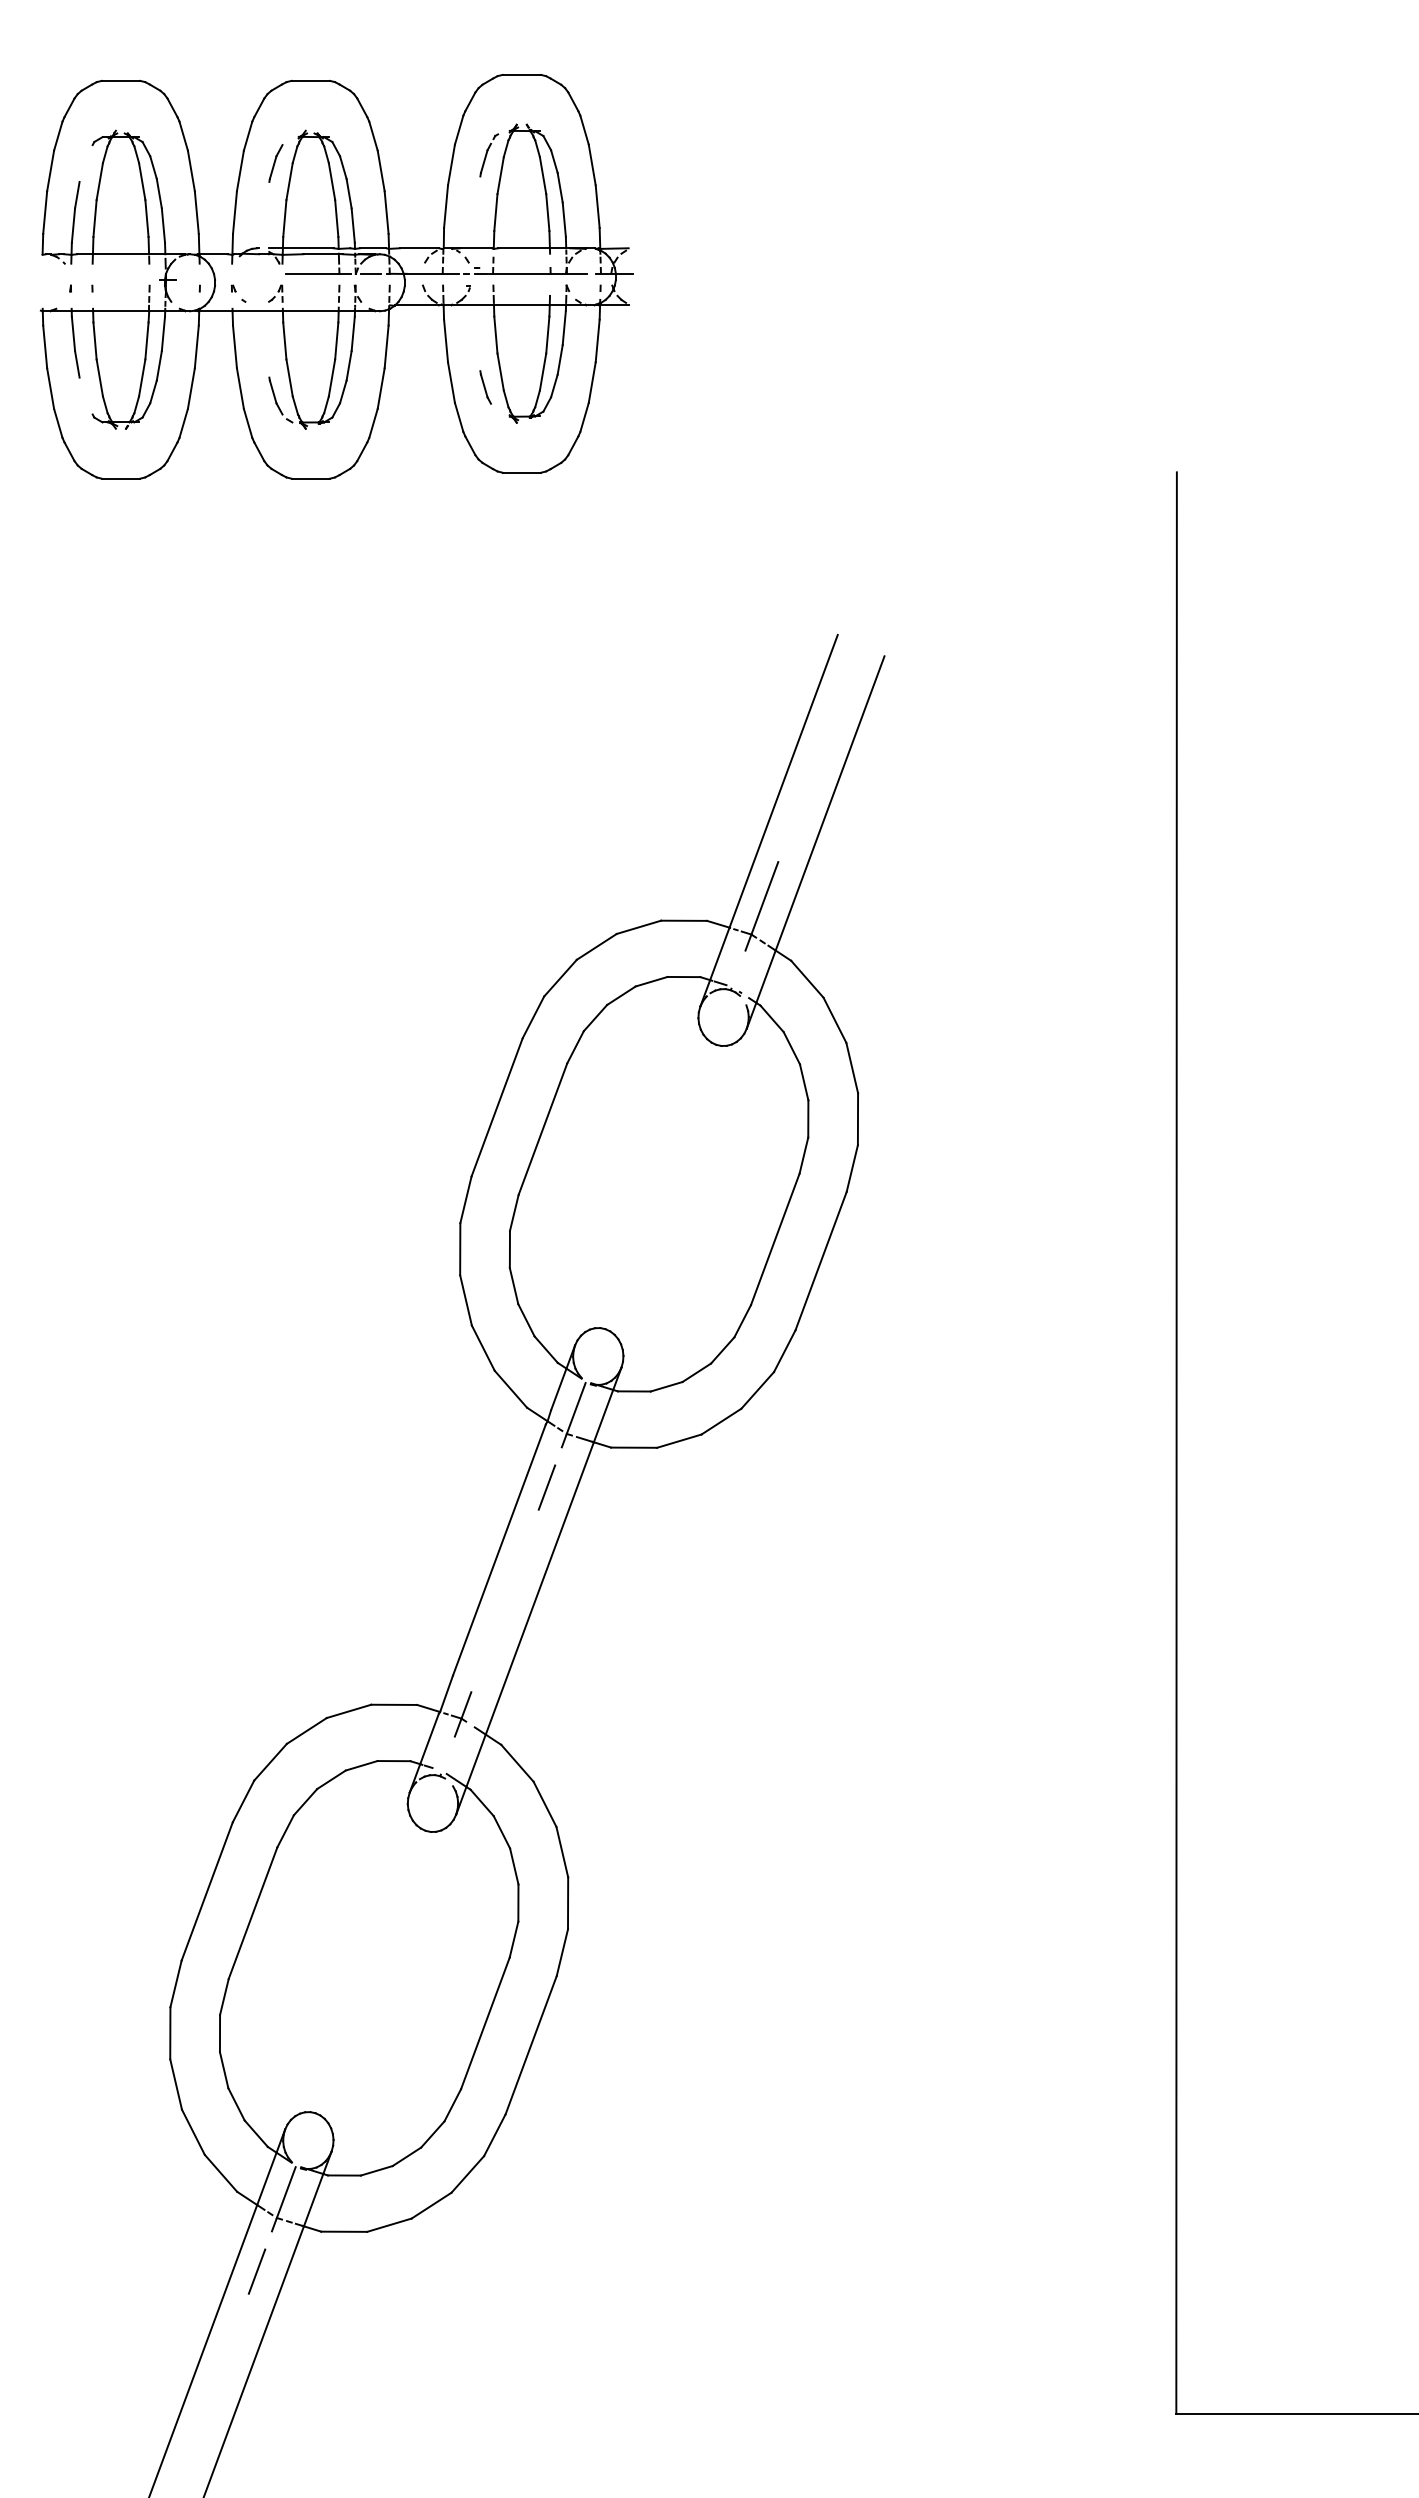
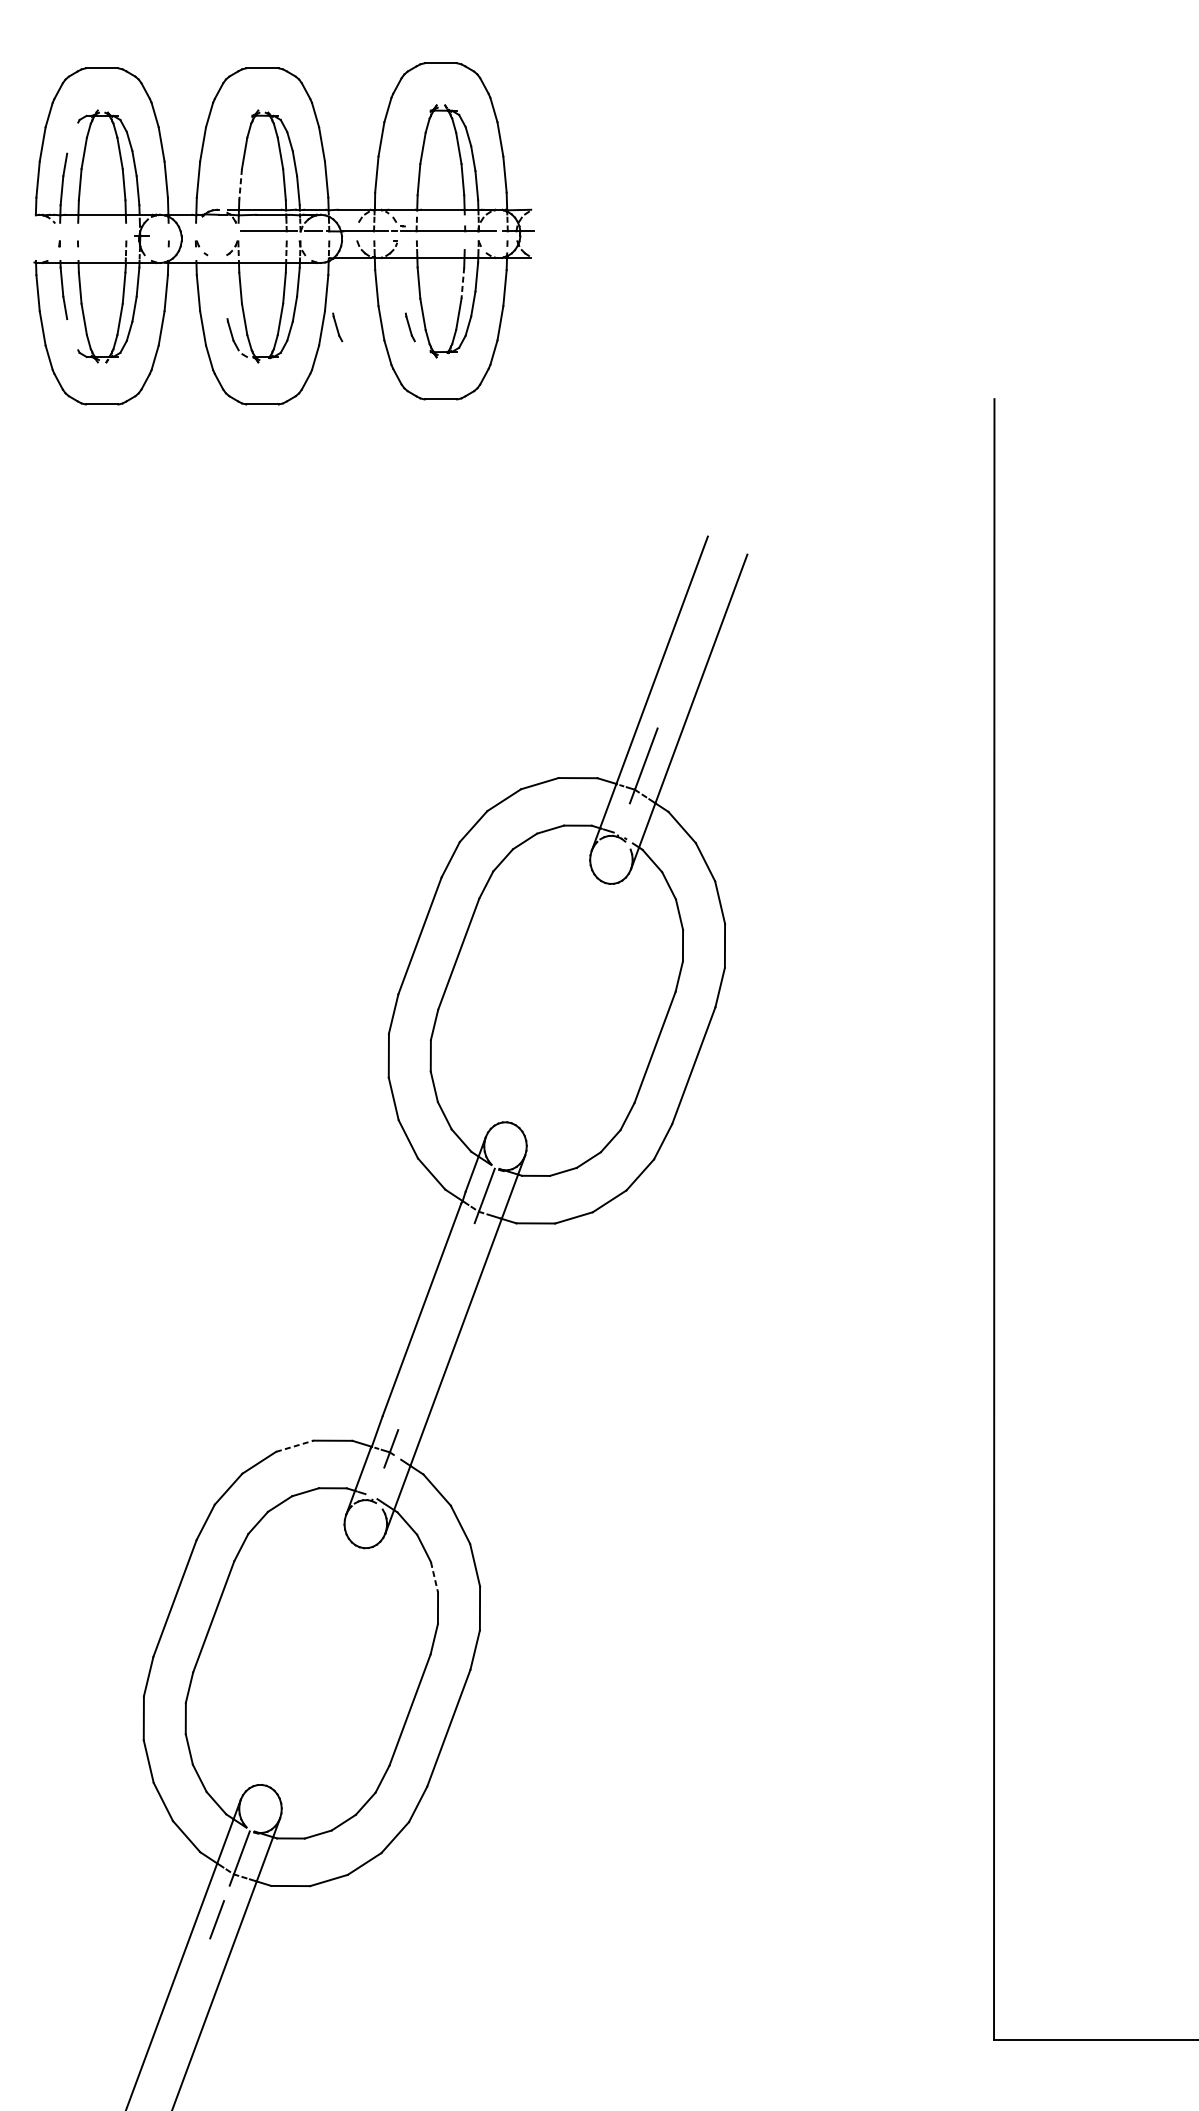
part: (489, 155) -> (413, 131), removed
part: (275, 163) -> (232, 138), removed
line: (284, 218) -> (240, 184), solid -> dashed
line: (547, 335) -> (462, 283), solid -> dashed
part: (399, 387) -> (337, 327), added
line: (546, 1487) -> (461, 1257), removed
line: (349, 1711) -> (295, 1446), solid -> dashed
line: (514, 1866) -> (434, 1577), solid -> dashed

